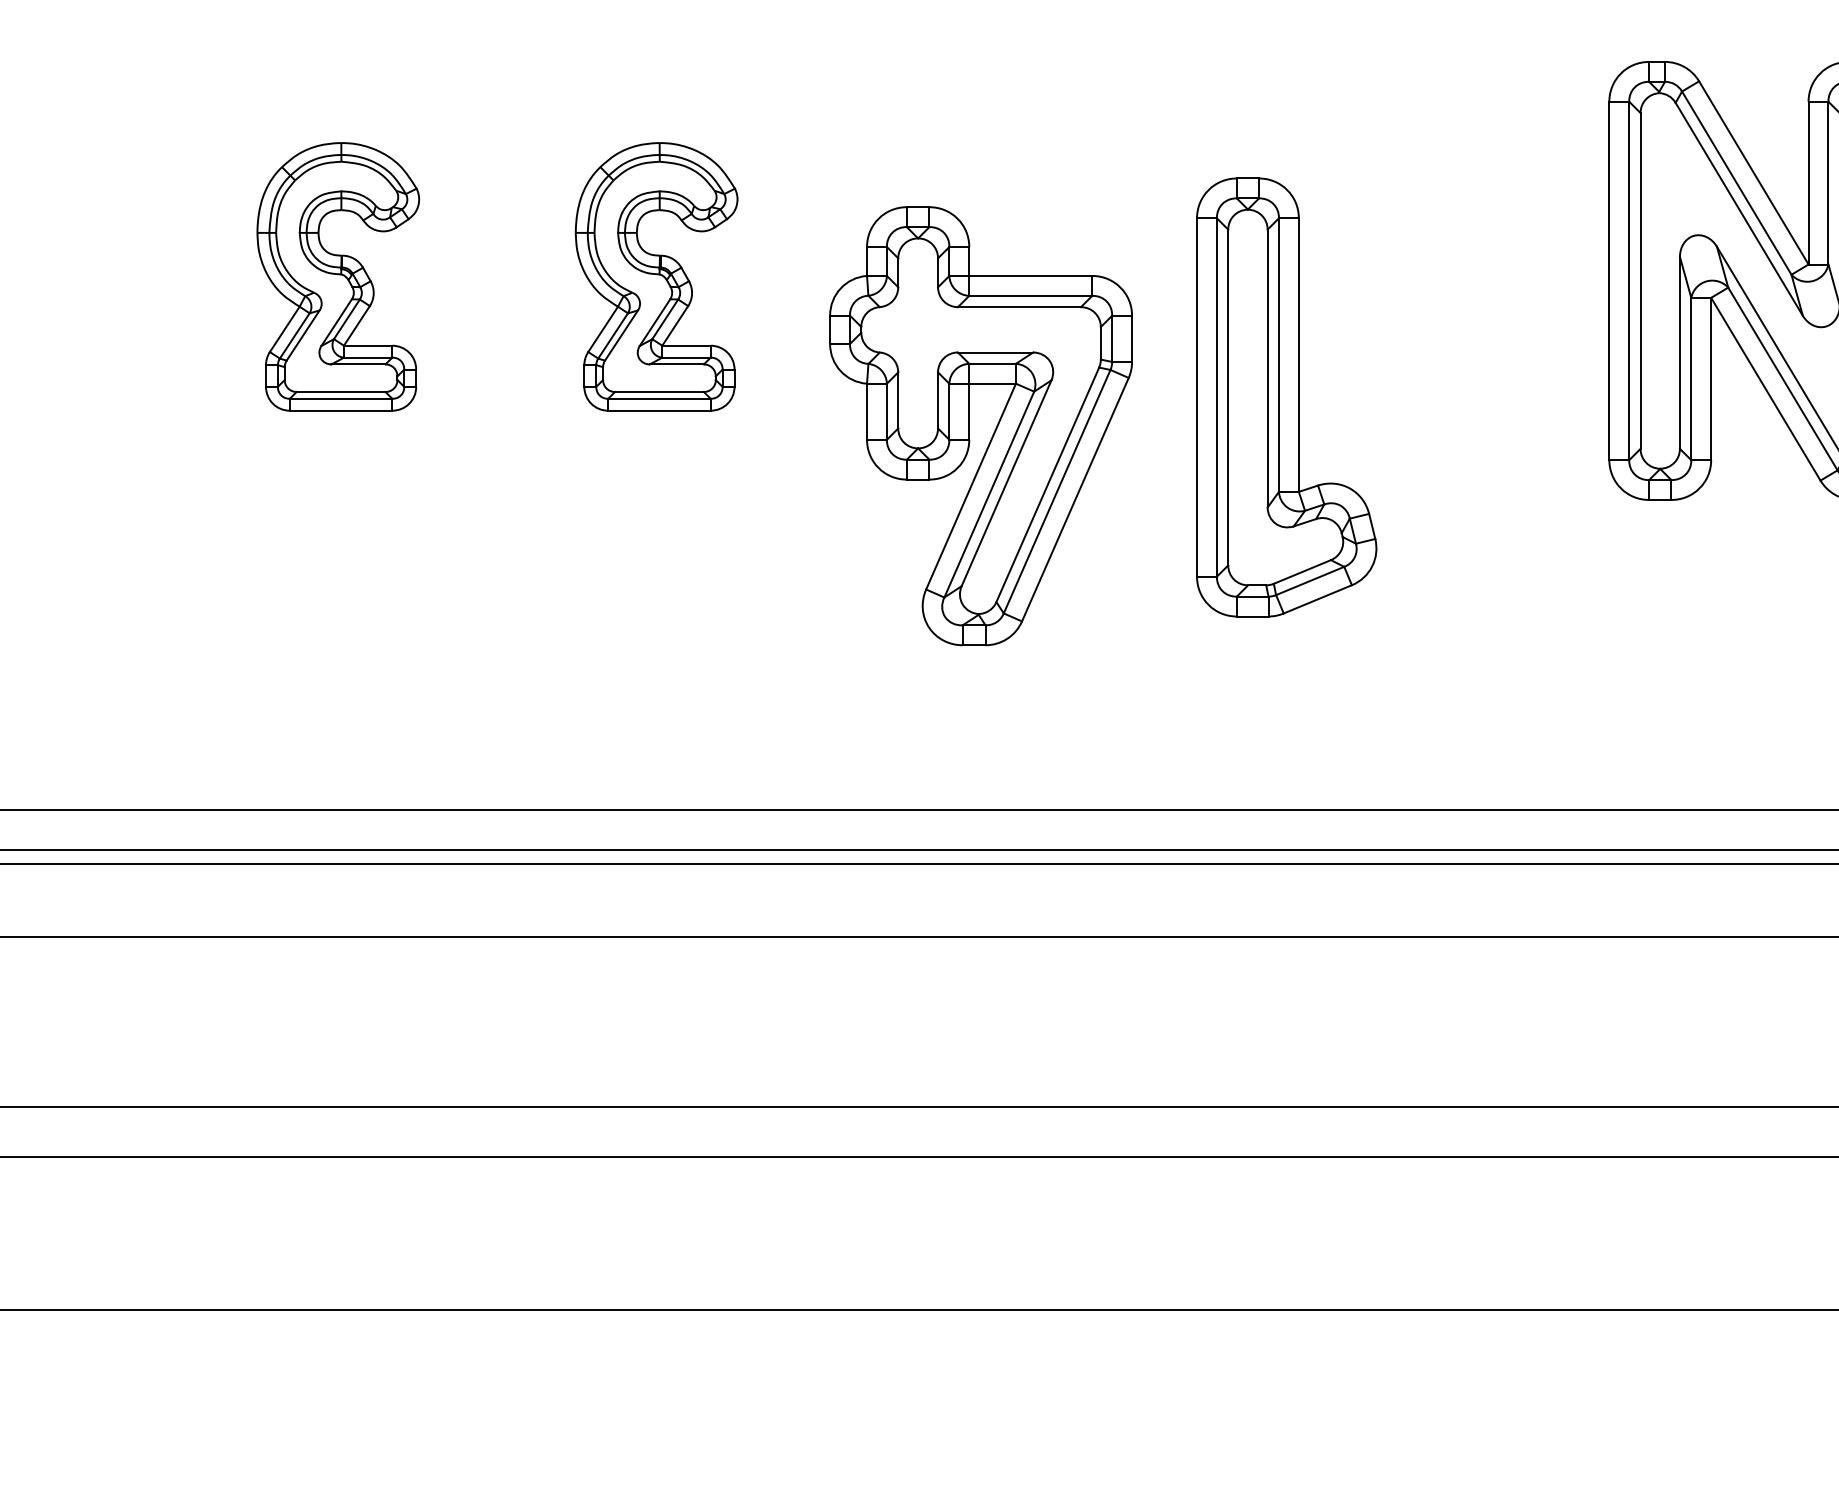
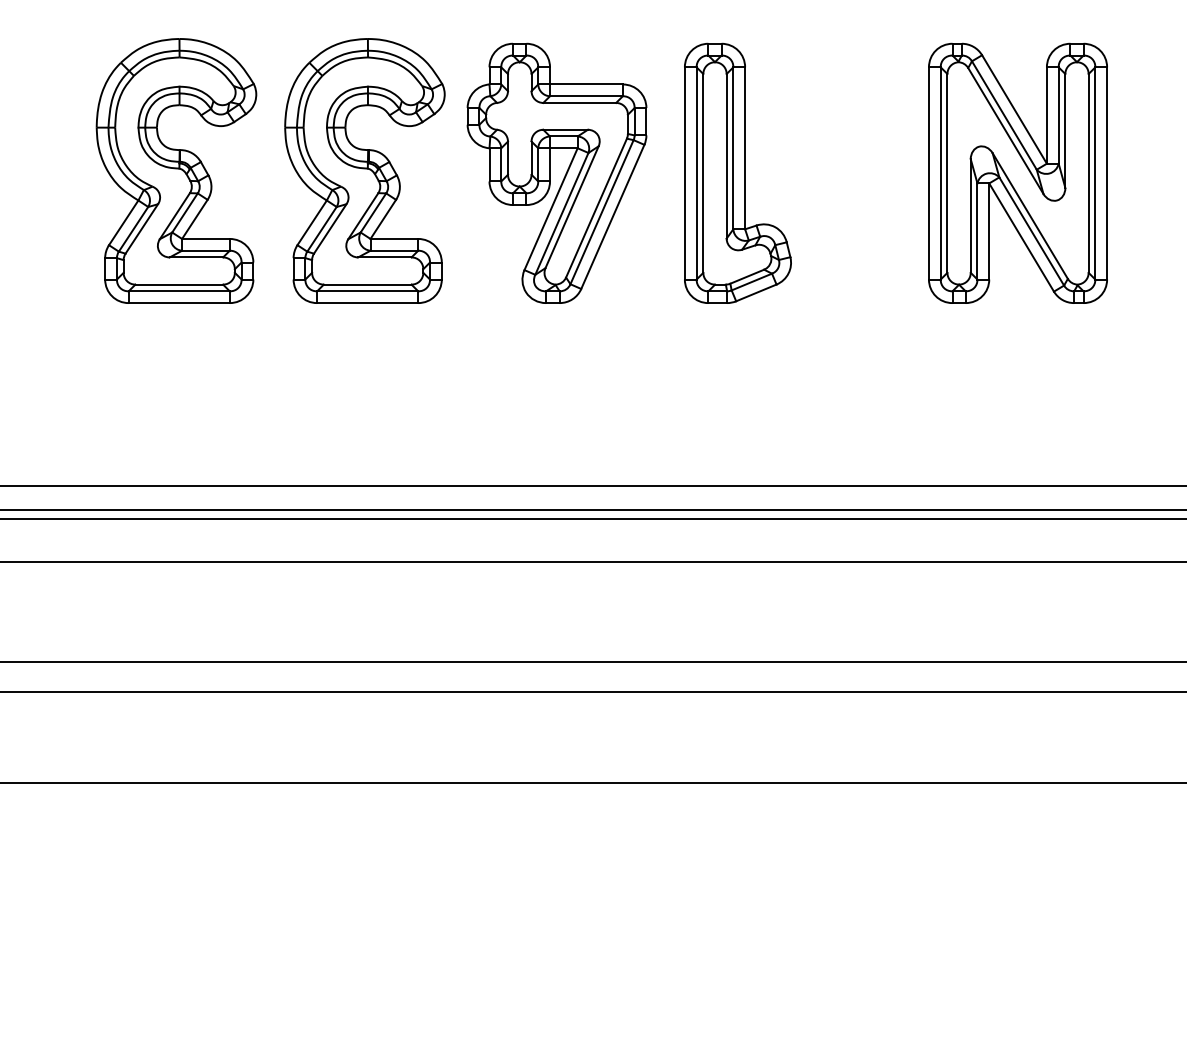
part: (338, 275) -> (176, 170), size x1.67
part: (655, 275) -> (364, 170), size x1.67
part: (1285, 395) -> (737, 172), moved
part: (980, 424) -> (556, 172), moved

